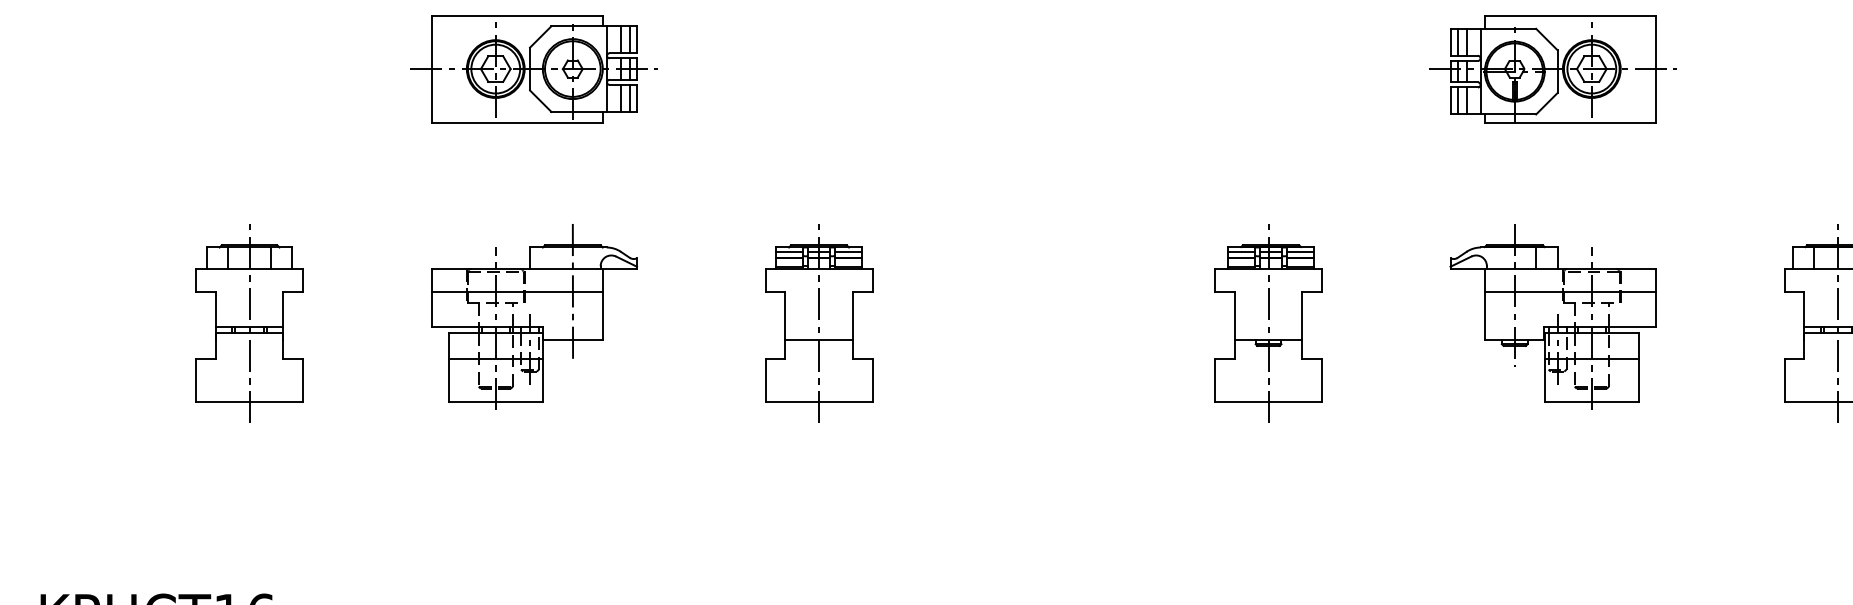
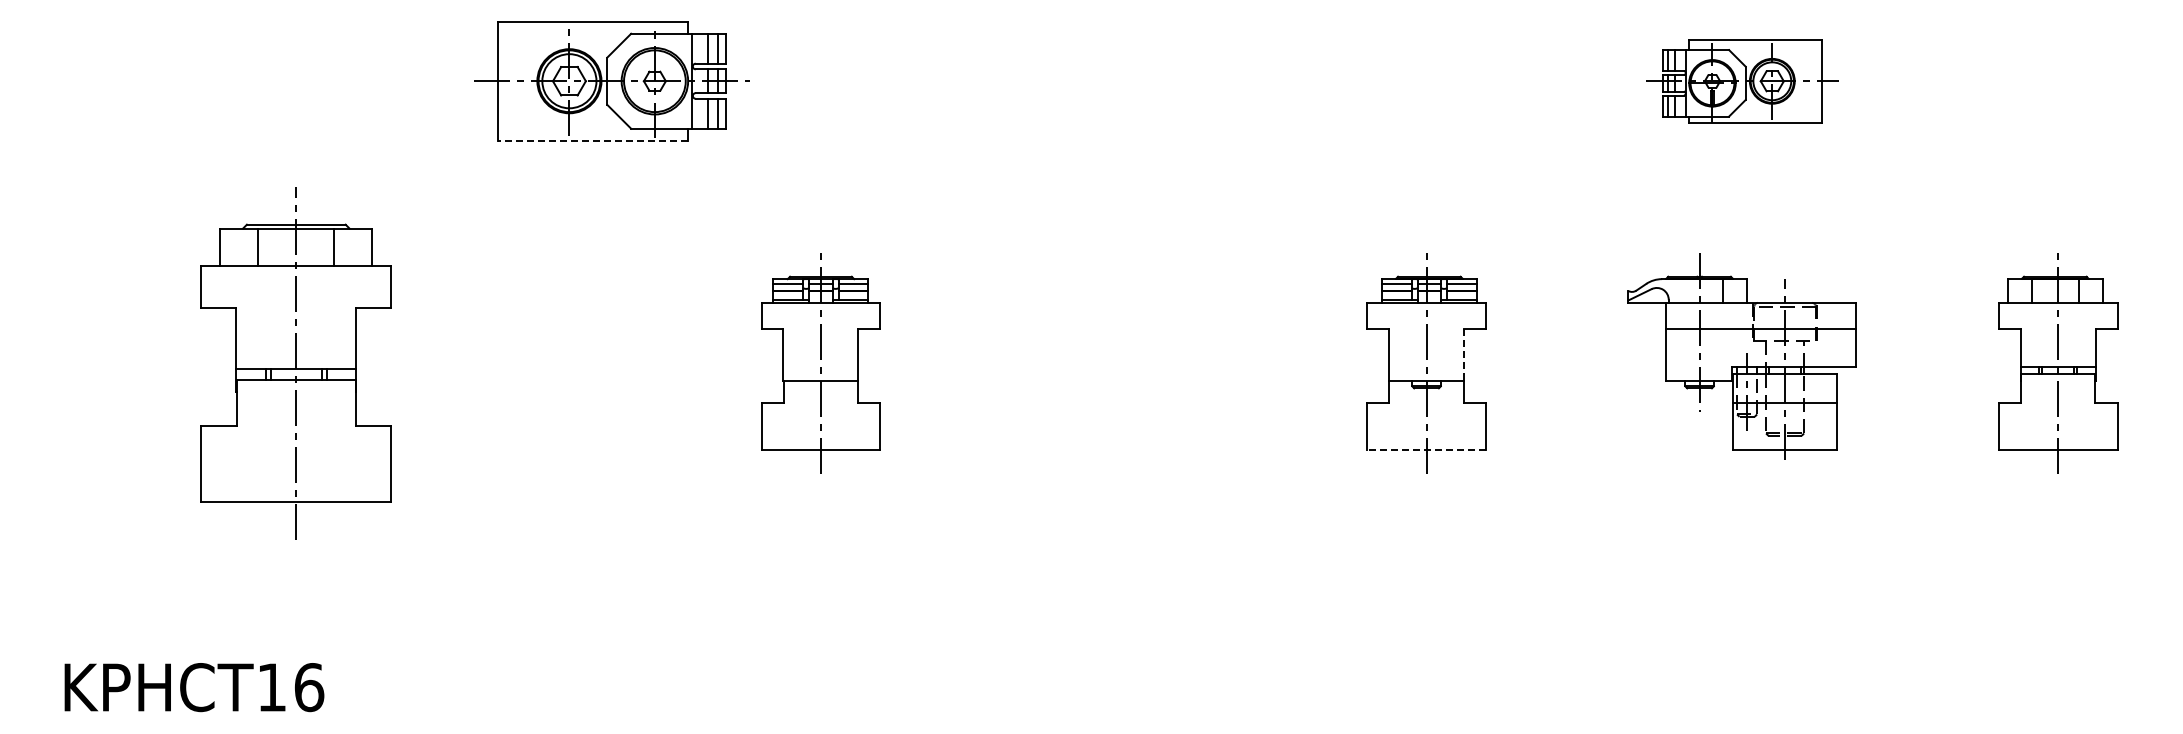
part: (1553, 69) -> (1742, 81), size x0.7
line: (517, 122) -> (593, 140), solid -> dashed
line: (1302, 316) -> (1464, 355), solid -> dashed
part: (534, 317) -> (612, 356), removed
part: (249, 323) -> (296, 363), size x1.6
part: (818, 323) -> (820, 363), moved
line: (1268, 402) -> (1426, 450), solid -> dashed

